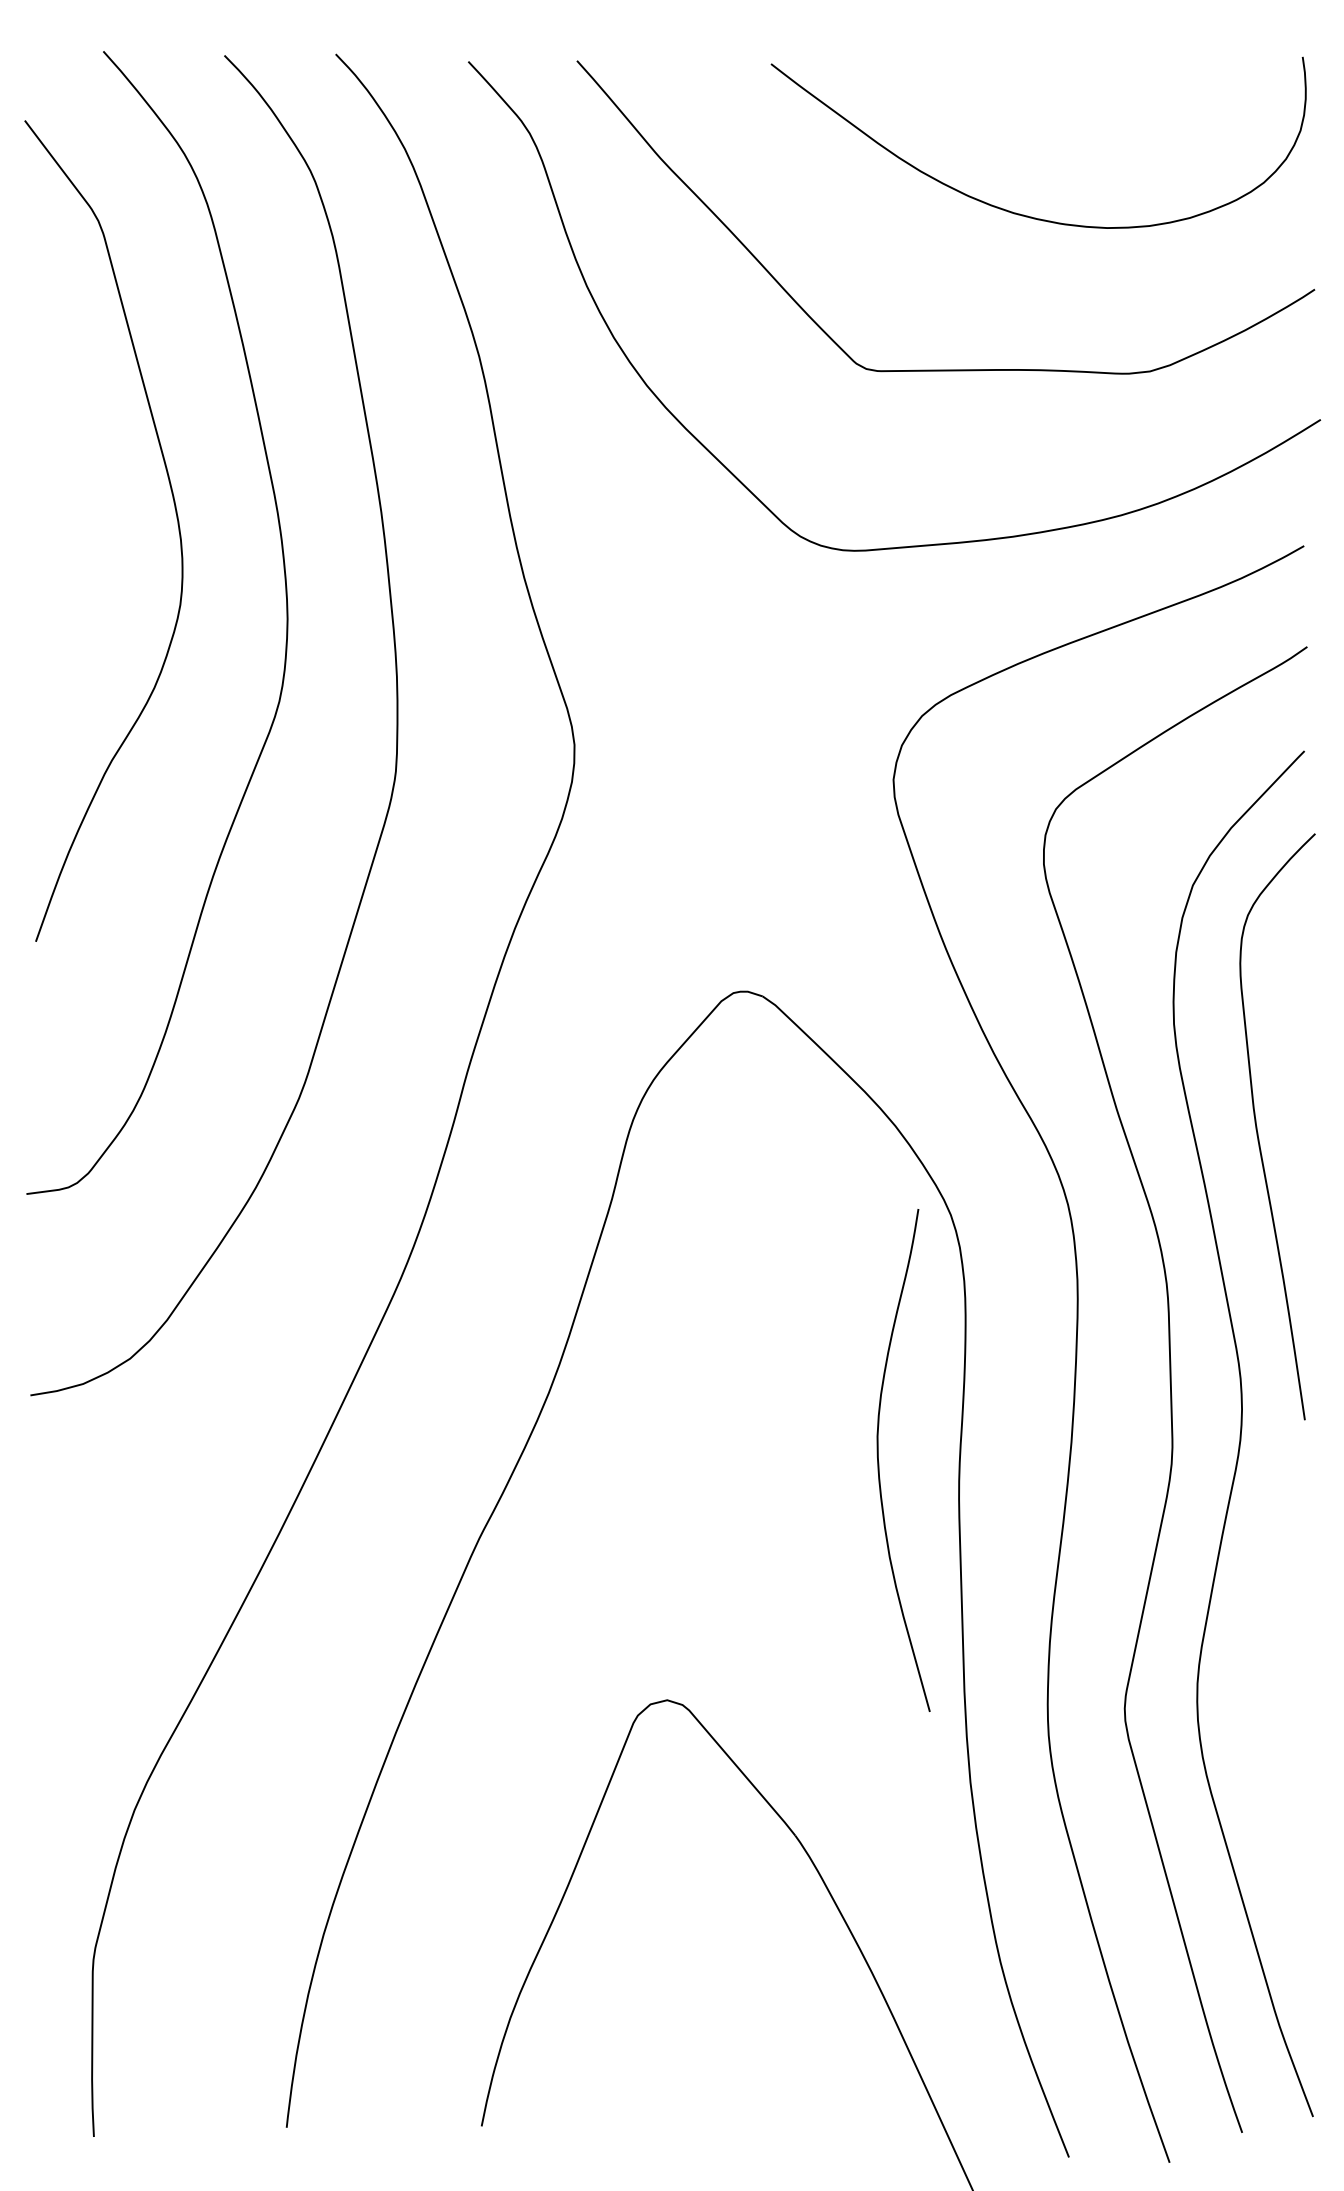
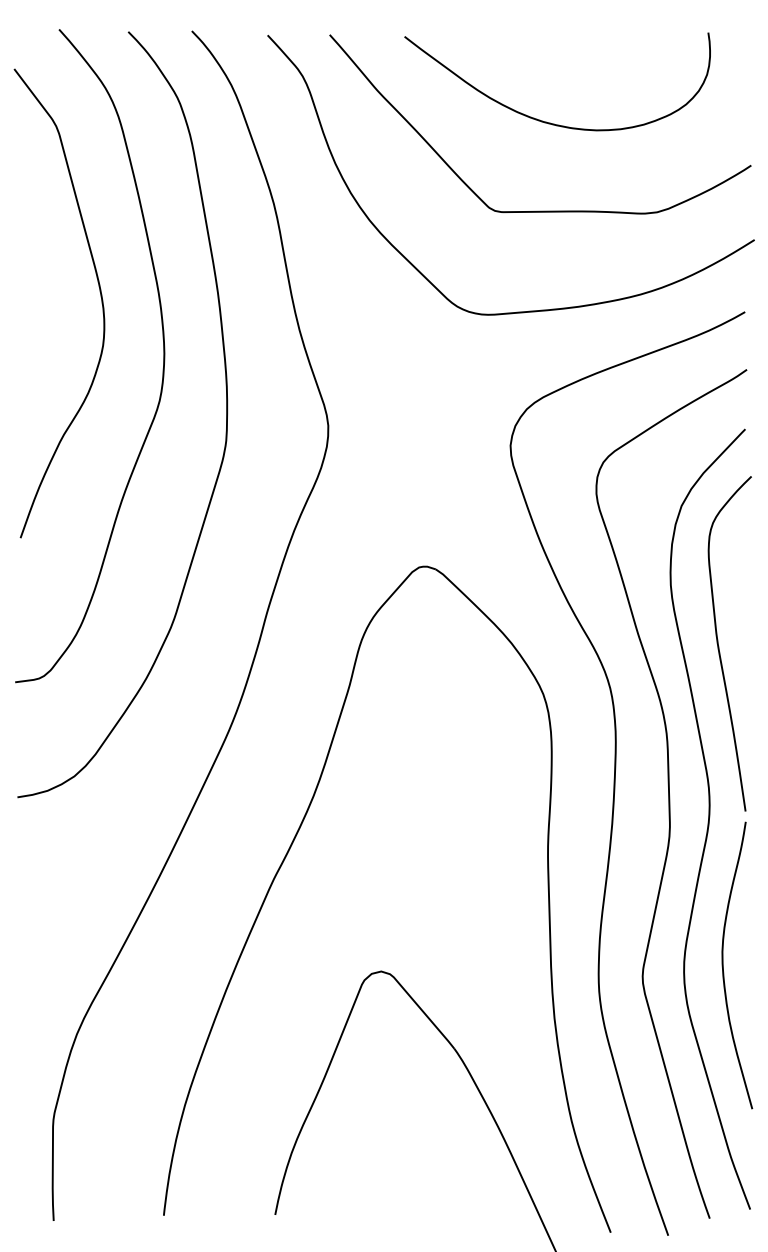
curve: (1019, 212) -> (546, 121), moved
curve: (879, 1460) -> (723, 965), moved

